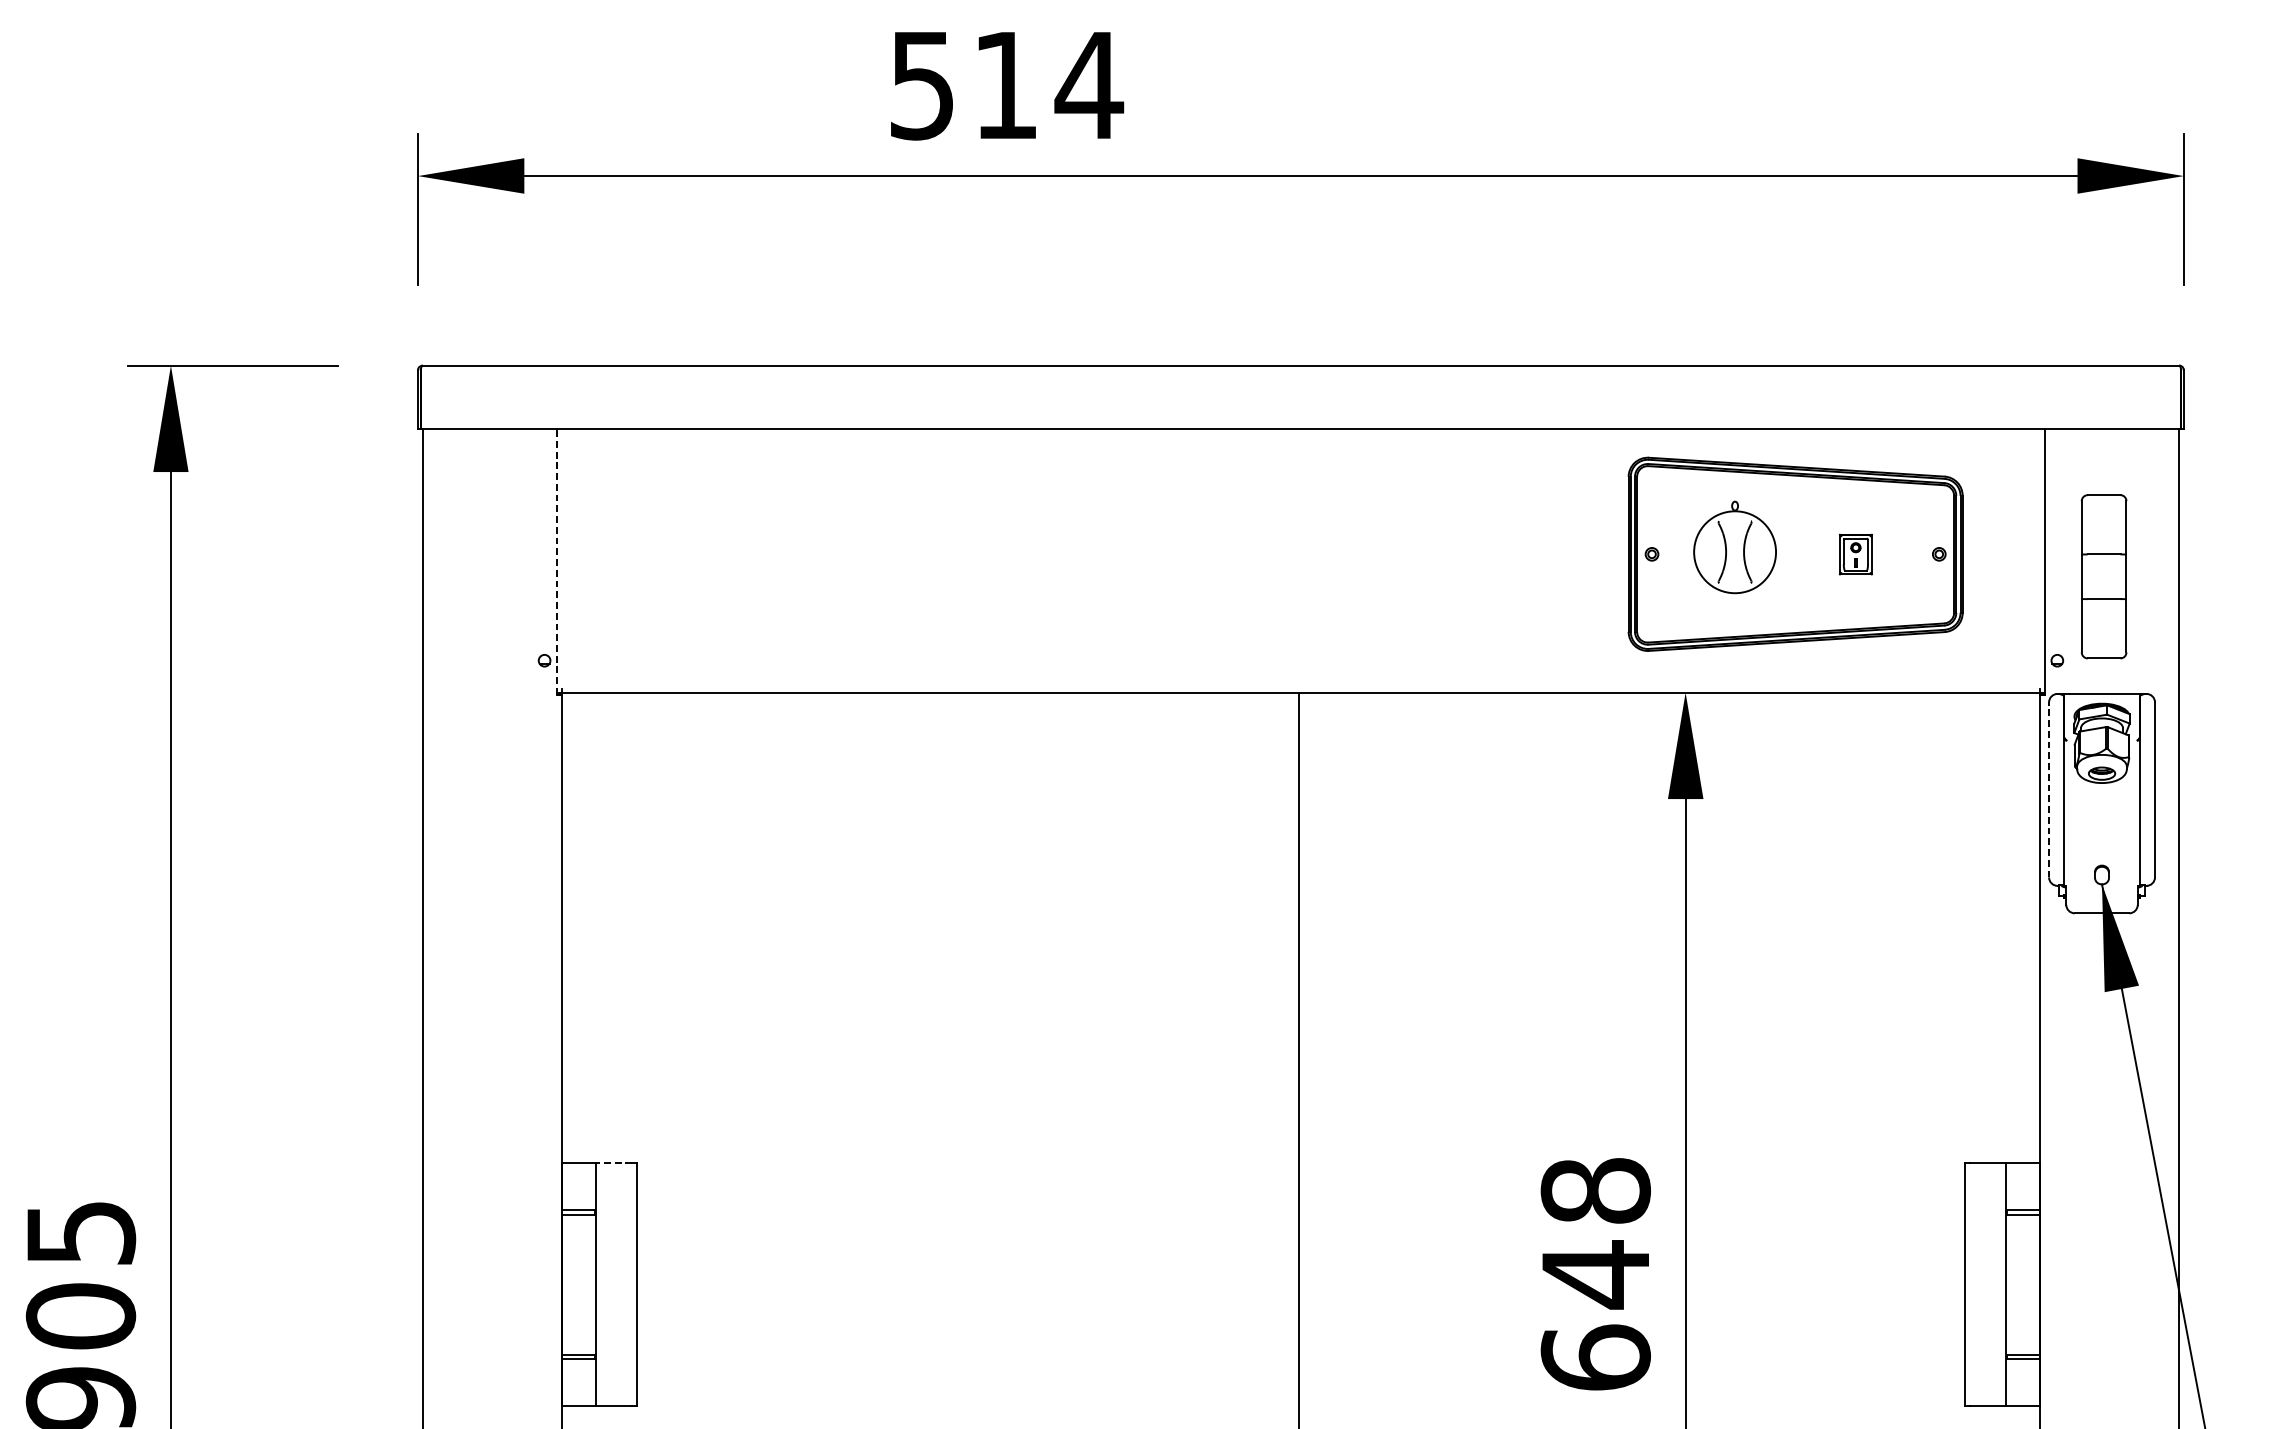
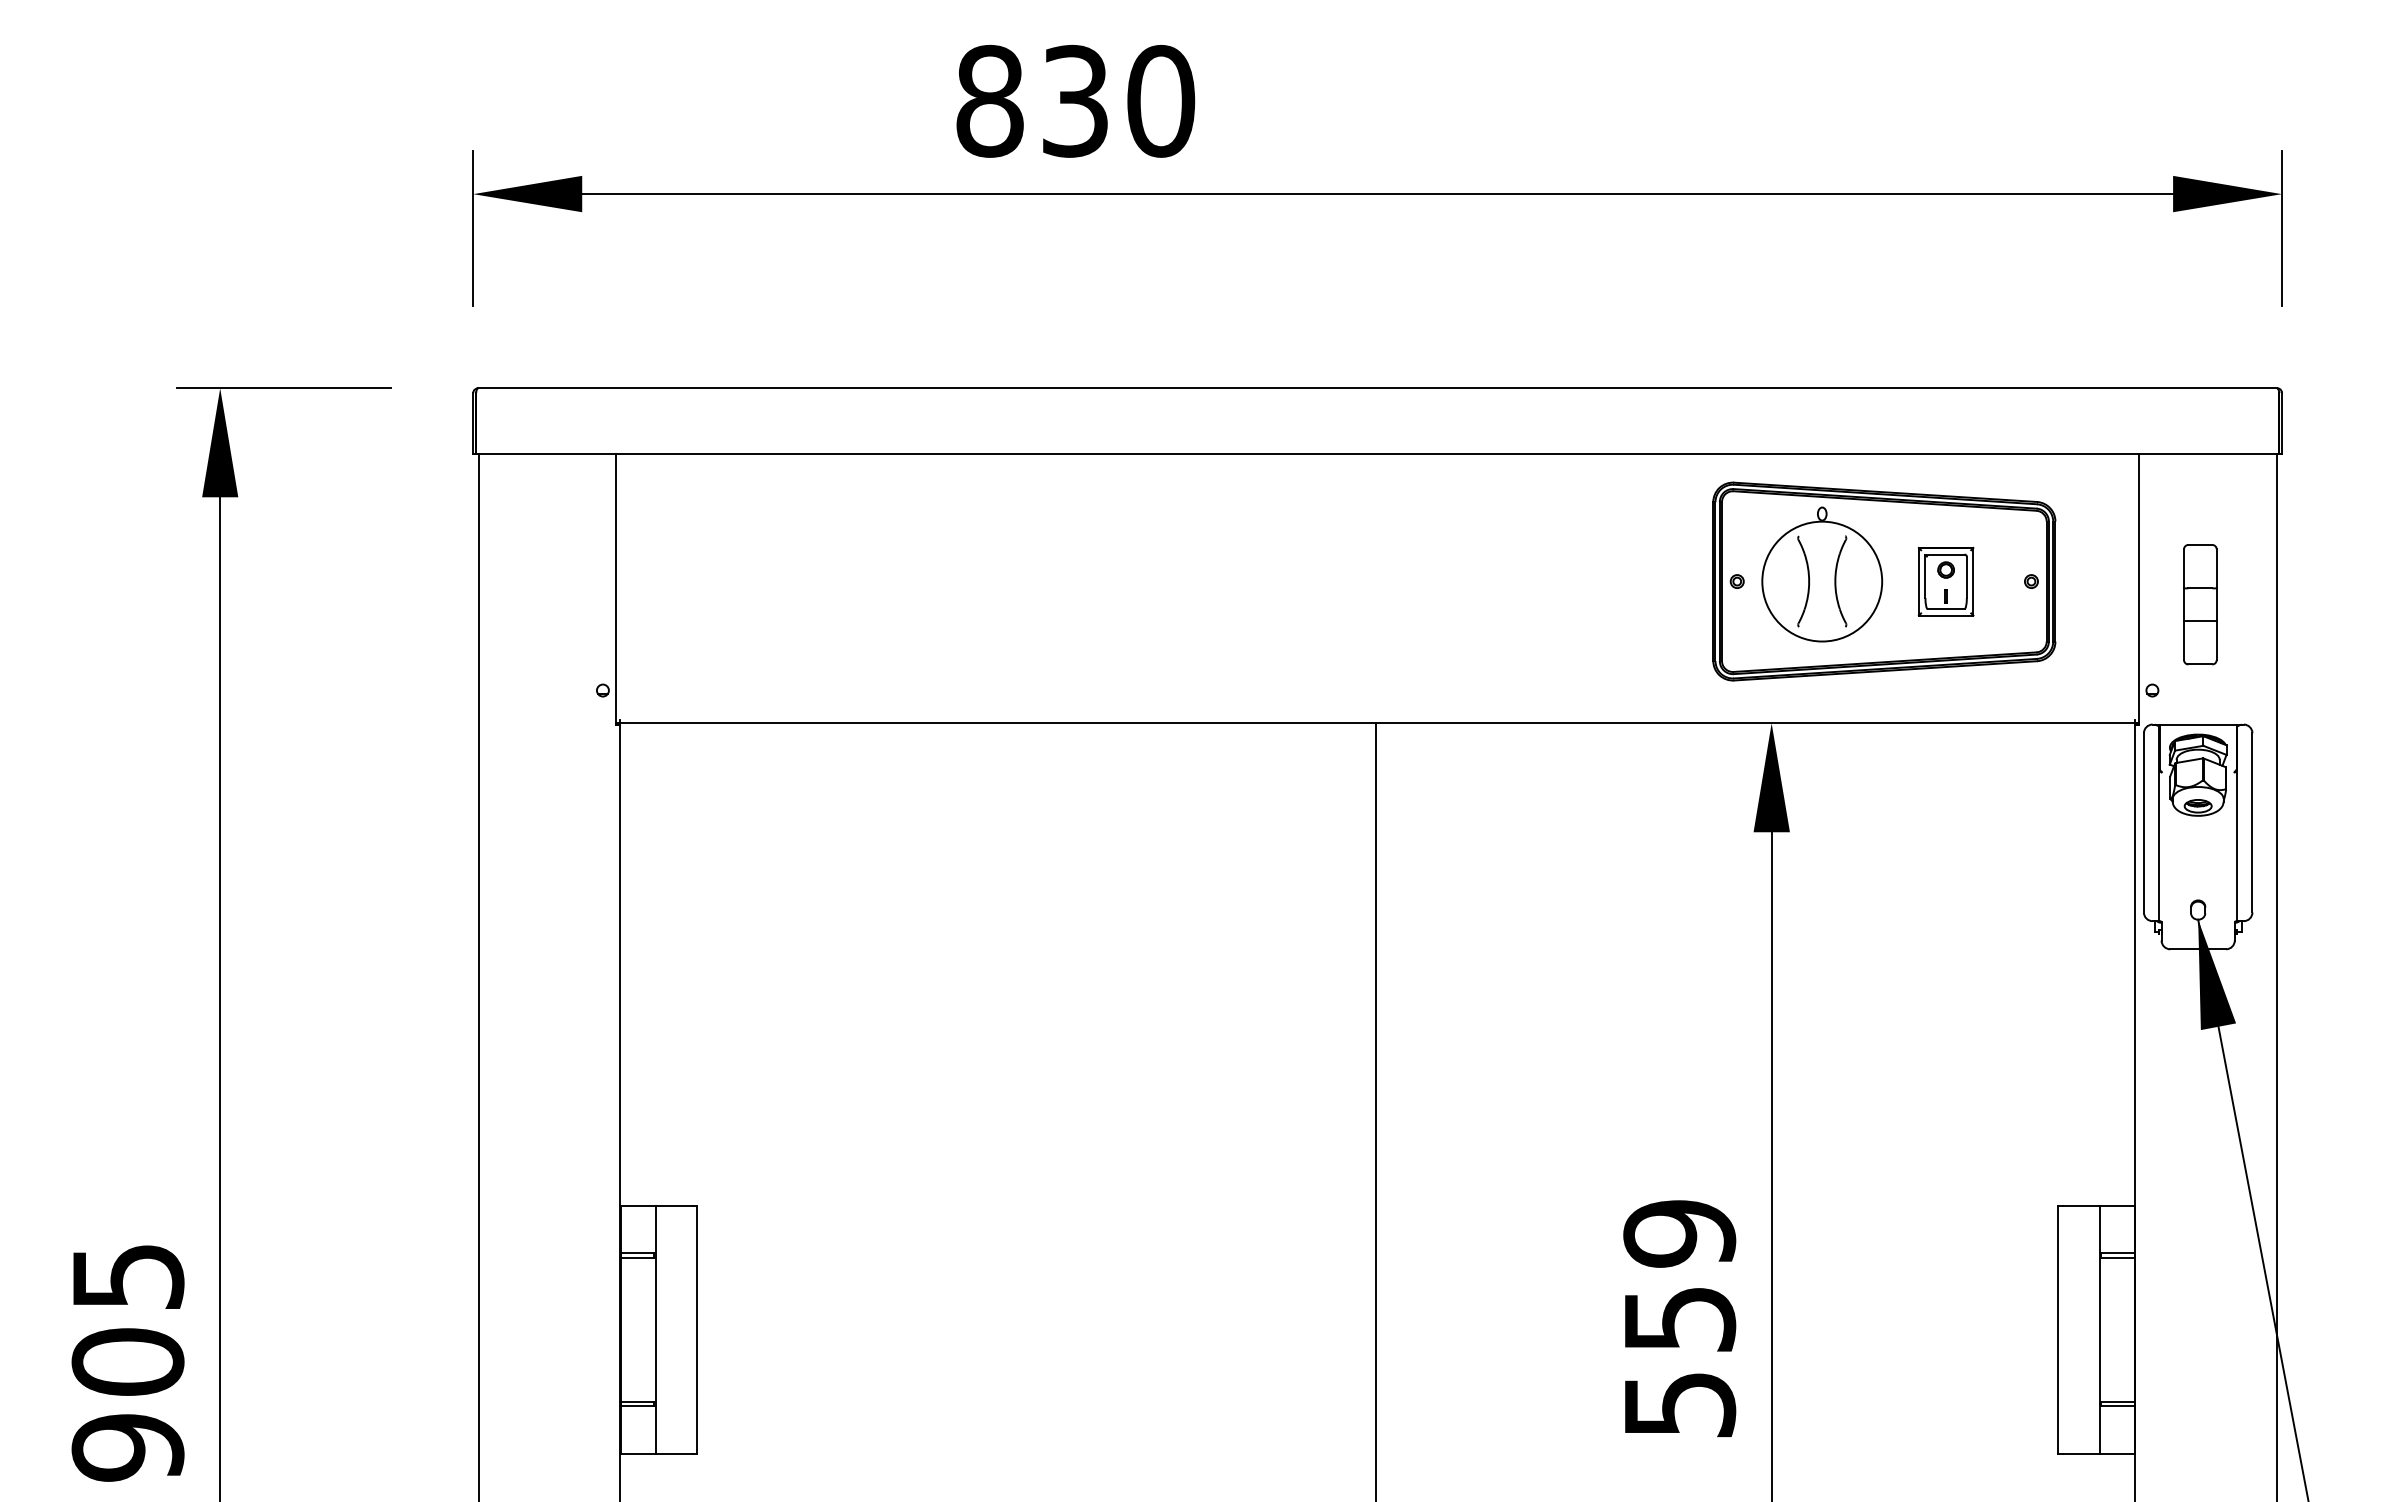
text: (1006, 84) -> (1076, 100), 514 -> 830
part: (1735, 547) -> (1822, 574), size x1.43
part: (1855, 554) -> (1945, 581), size x1.67
line: (557, 562) -> (616, 589), dashed -> solid
part: (2104, 576) -> (2200, 604), size x0.71
line: (2048, 789) -> (2143, 822), dashed -> solid
line: (614, 1163) -> (674, 1205), dashed -> solid
text: (1595, 1273) -> (1679, 1318), 648 -> 559

